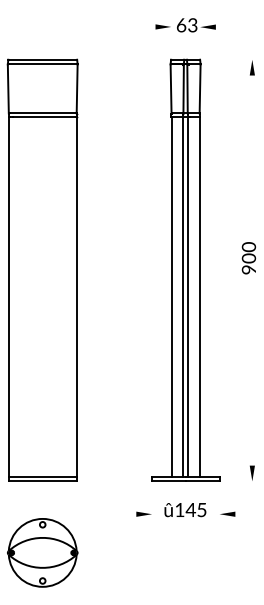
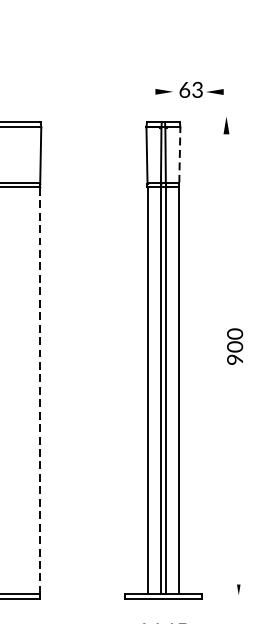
text: (185, 25) -> (189, 90), moved
part: (252, 67) -> (226, 125), moved
line: (200, 88) -> (180, 154), solid -> dashed
line: (76, 296) -> (40, 389), solid -> dashed
part: (251, 472) -> (237, 589), size x0.6

